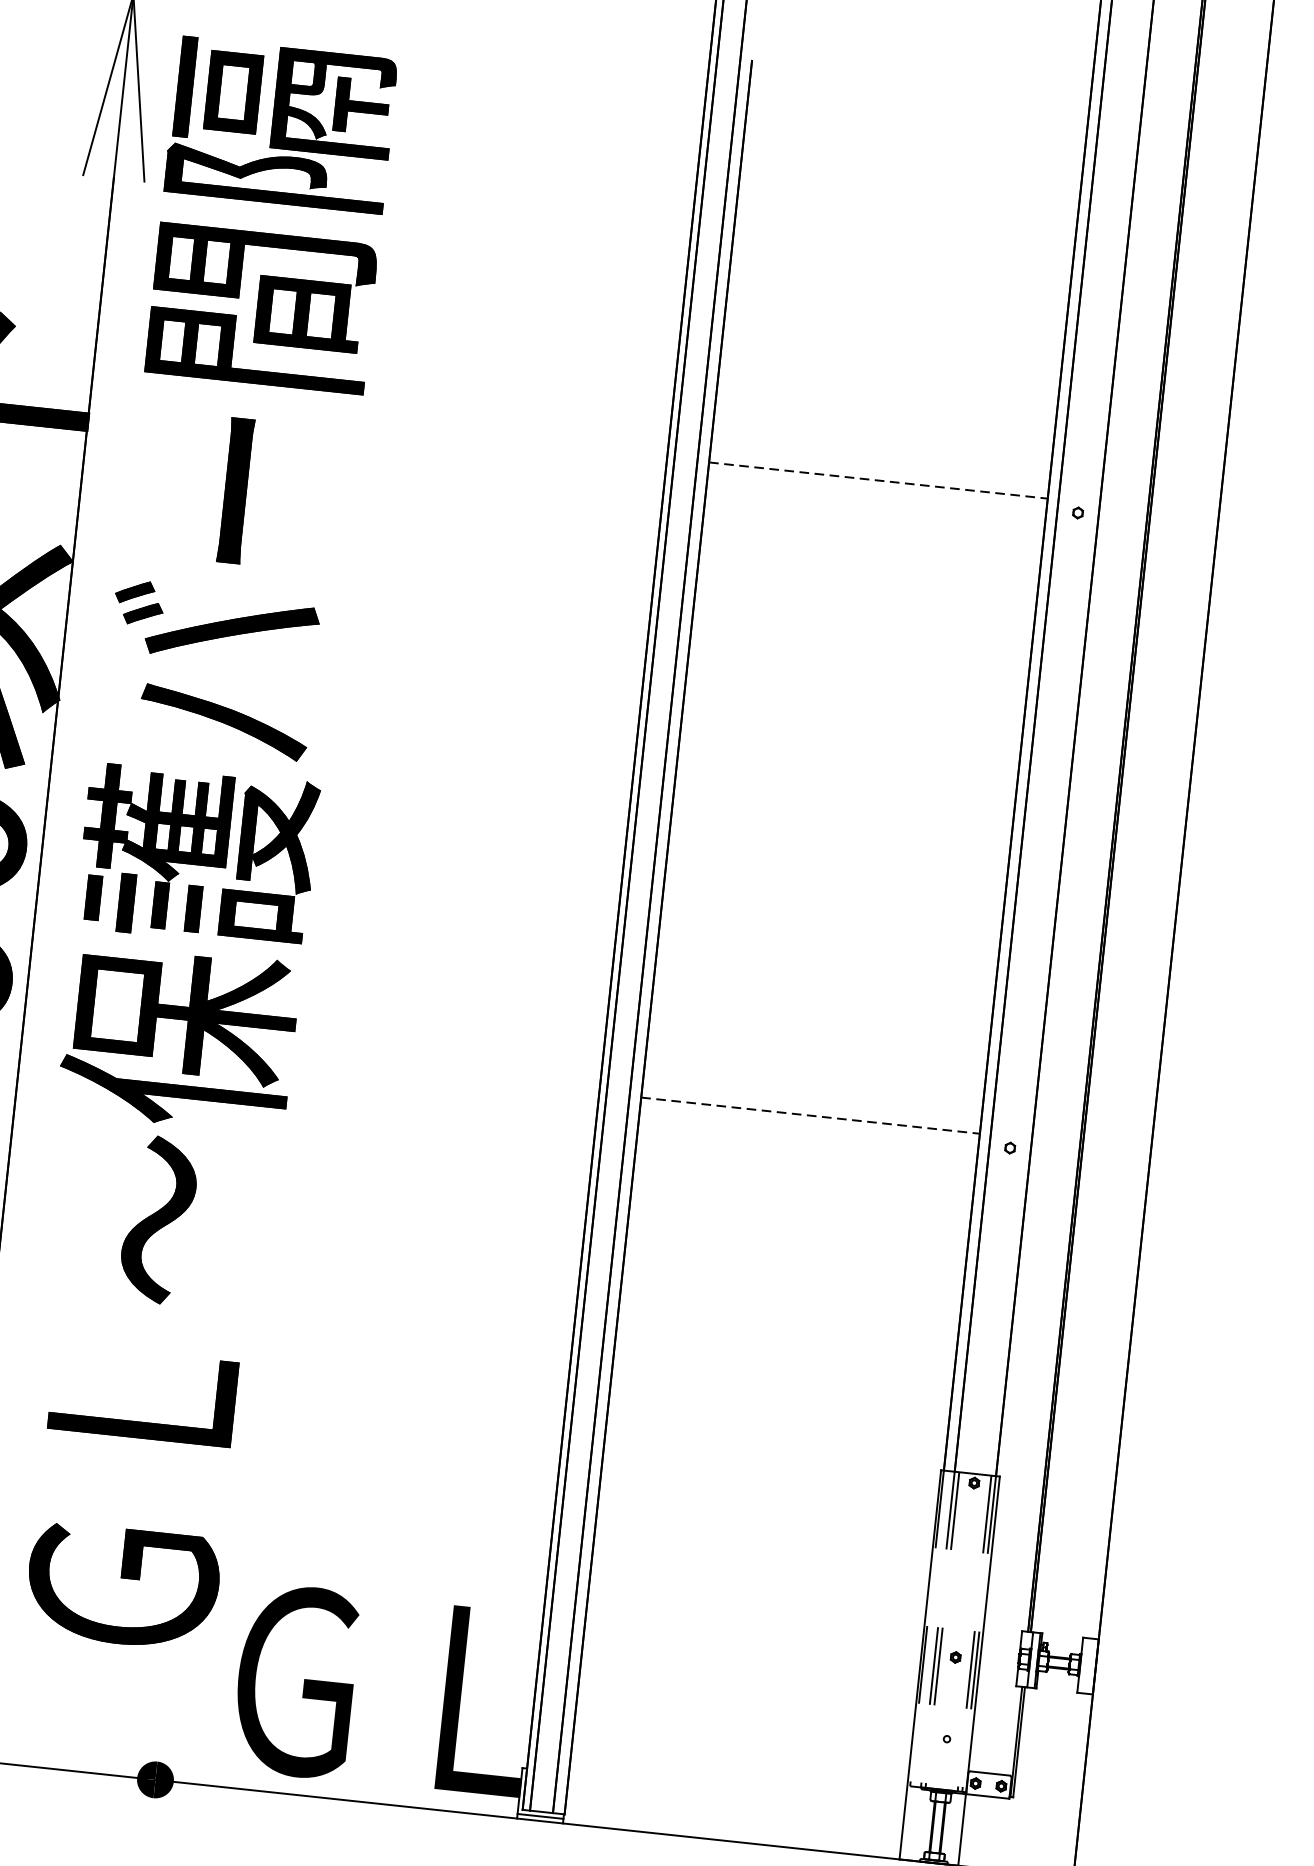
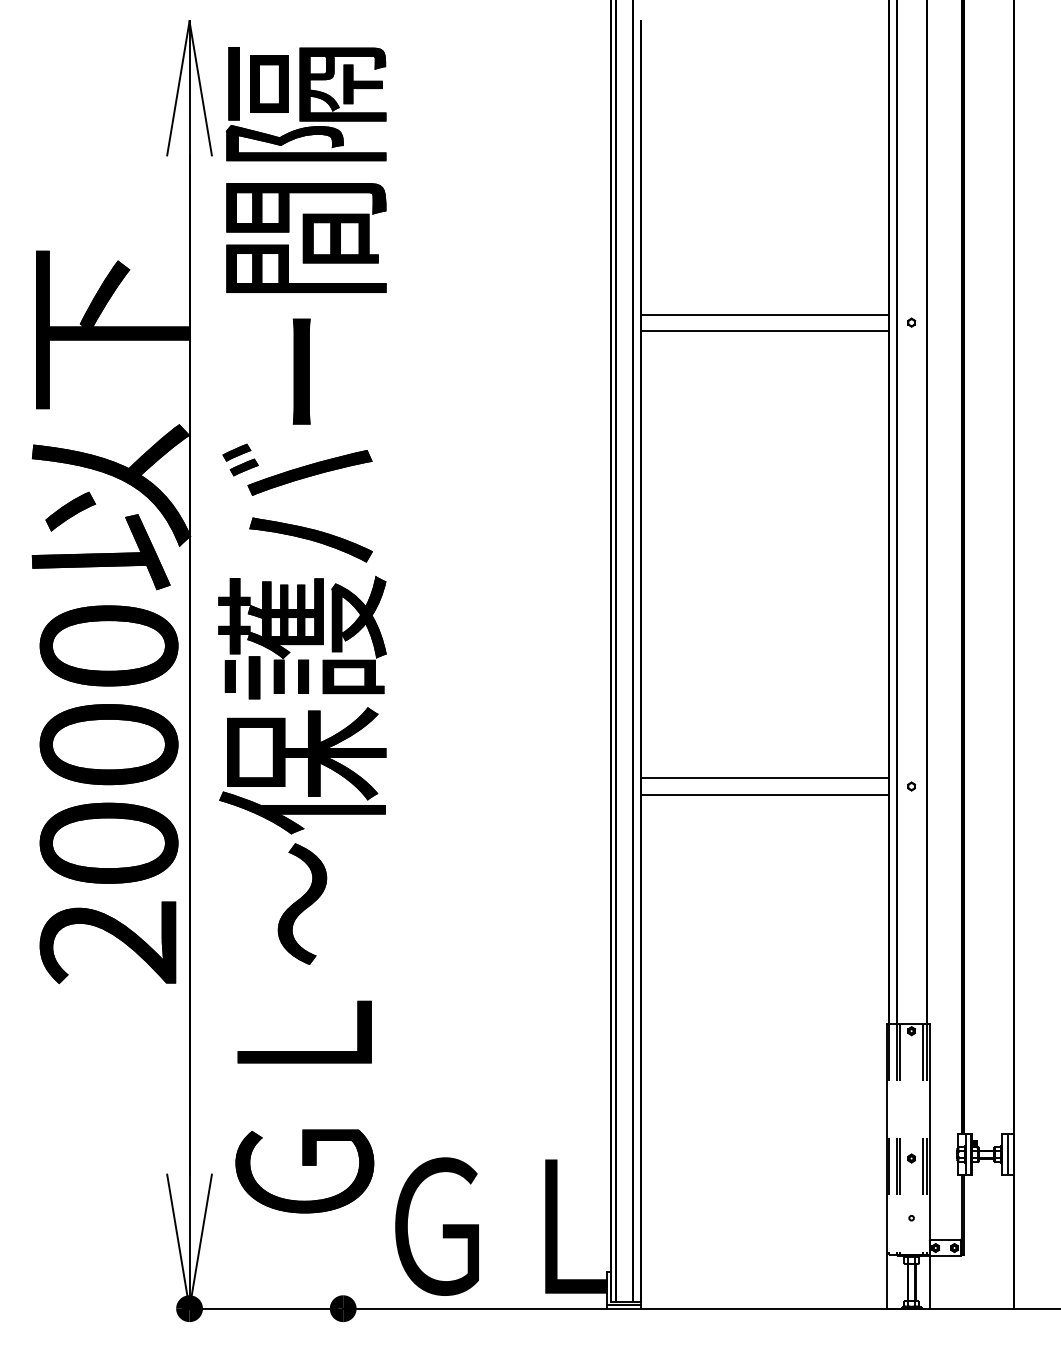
line: (879, 480) -> (765, 314), dashed -> solid
line: (875, 502) -> (764, 330), added
line: (809, 1115) -> (764, 778), dashed -> solid
line: (807, 1137) -> (764, 794), added
line: (1087, 1665) -> (1007, 1154), added

